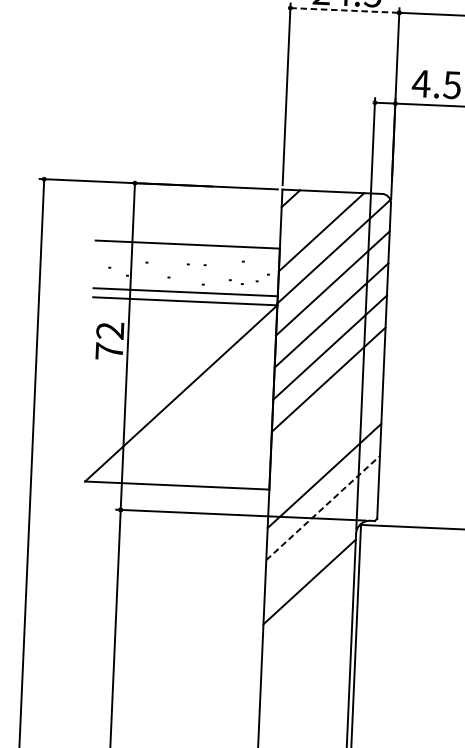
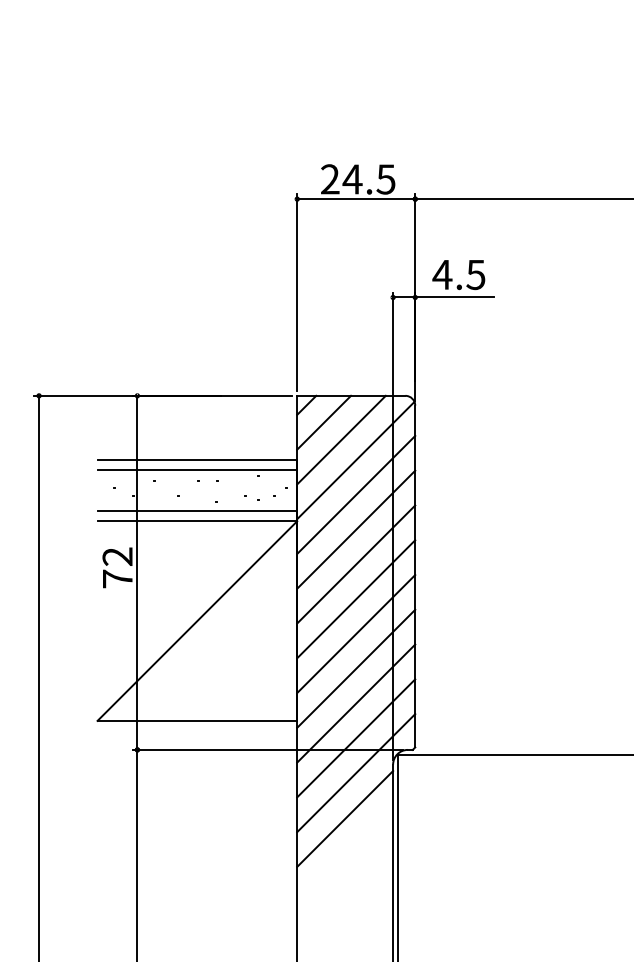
line: (345, 10) -> (356, 199), dashed -> solid
line: (306, 215) -> (324, 422), added
line: (187, 253) -> (197, 469), added
line: (327, 412) -> (356, 634), added
line: (326, 443) -> (356, 668), added
line: (323, 508) -> (356, 738), dashed -> solid
line: (321, 540) -> (356, 773), added

